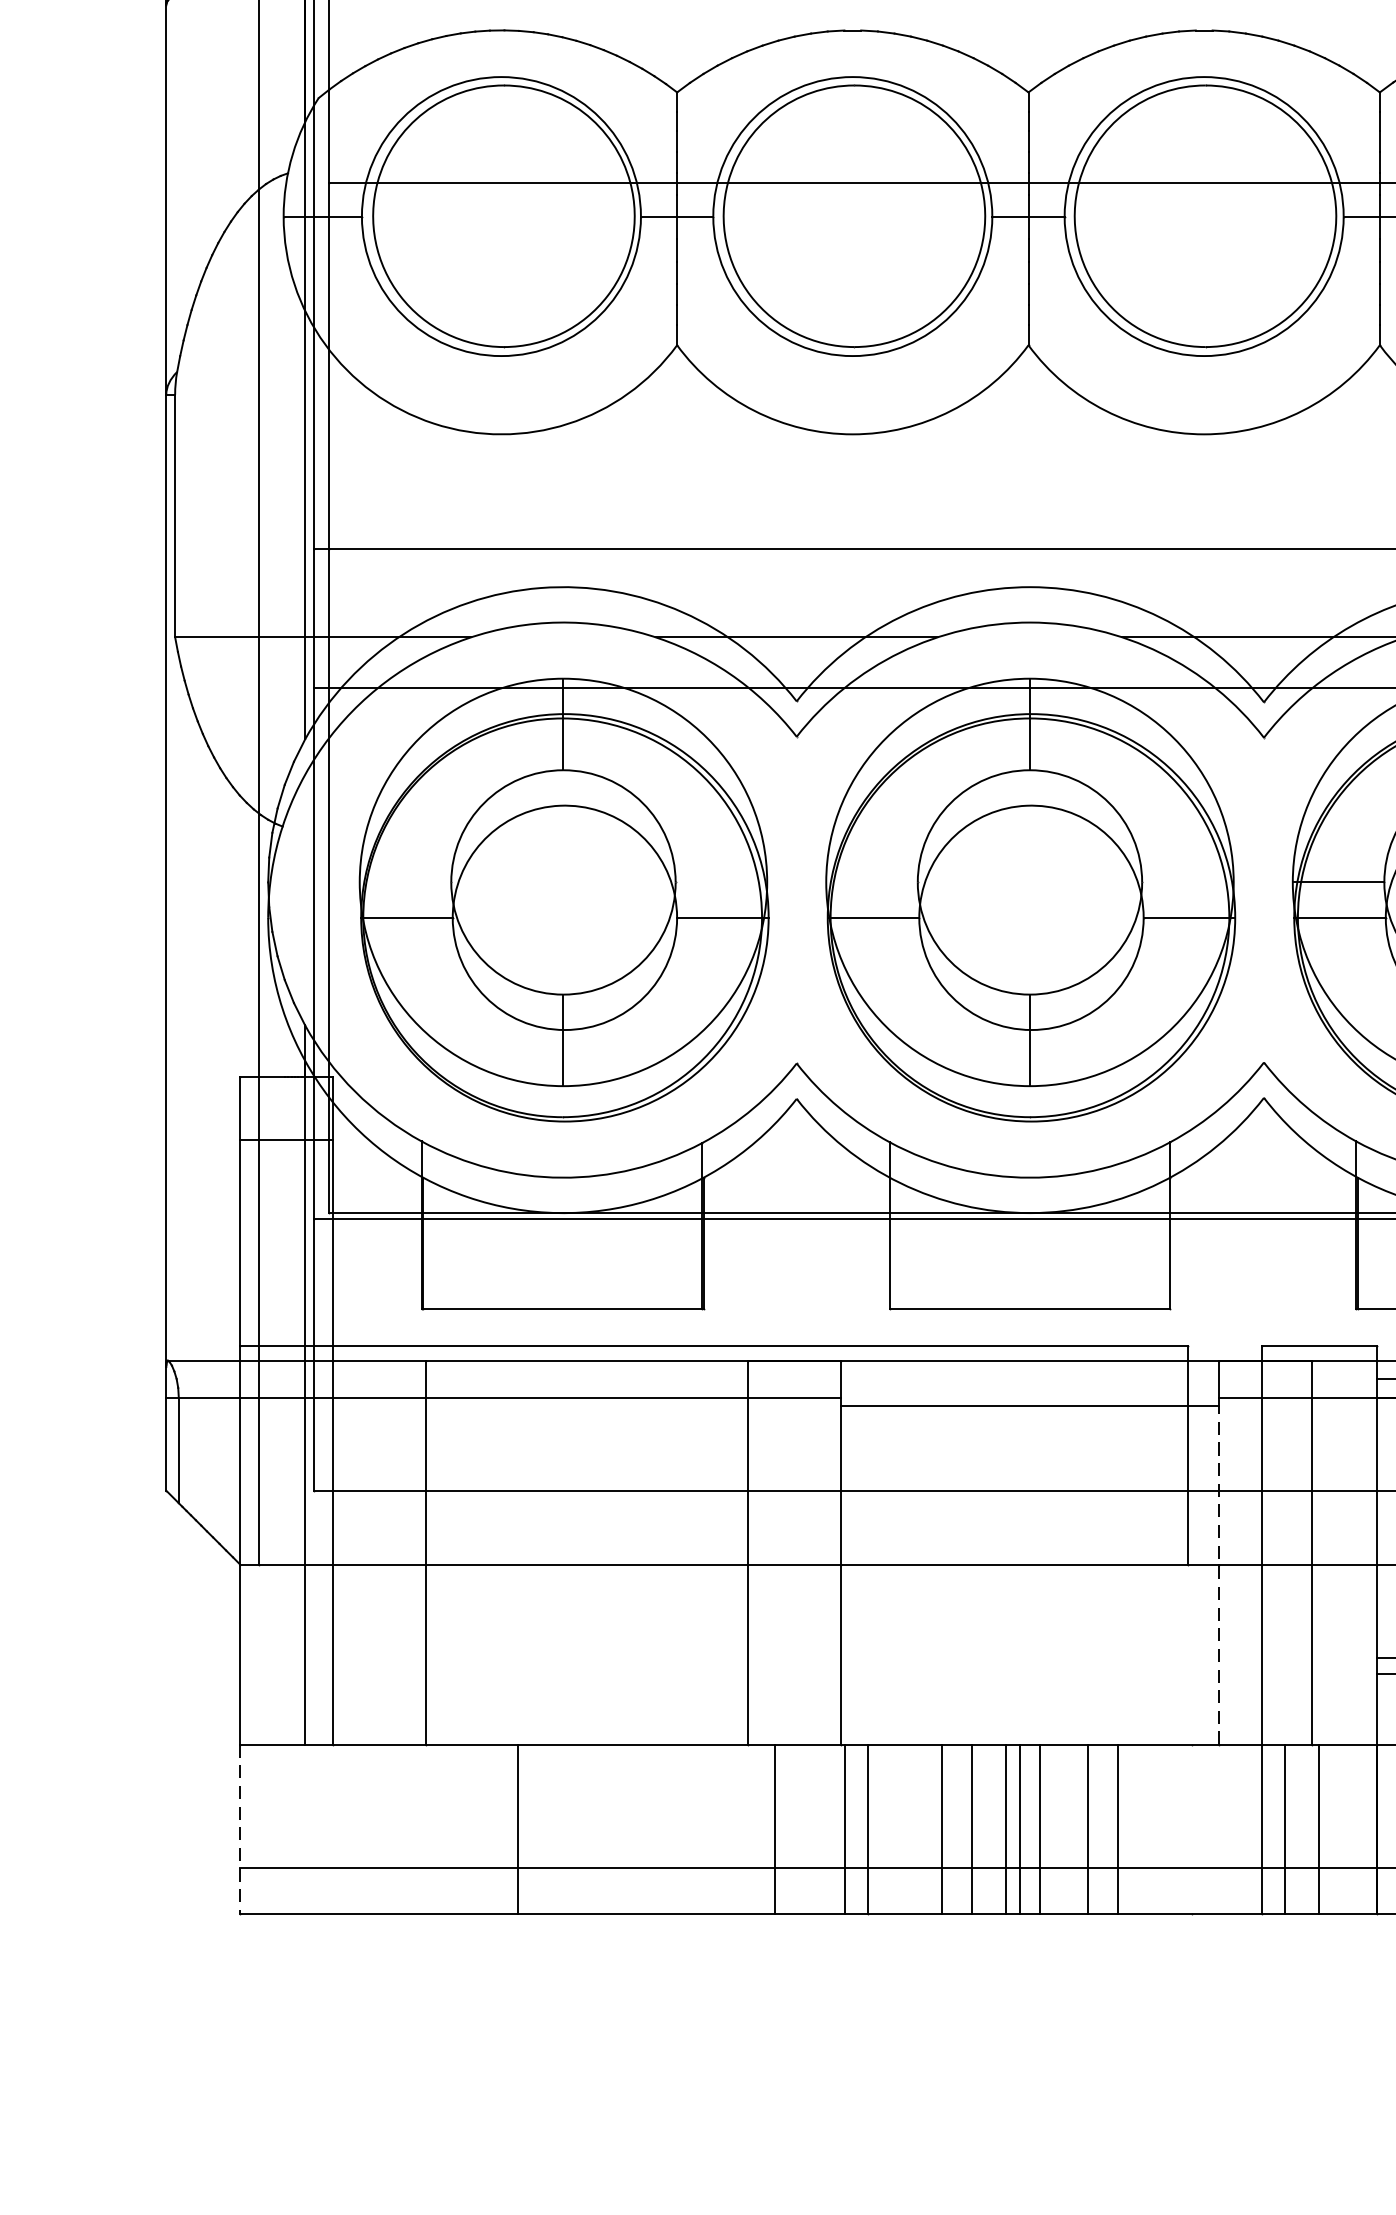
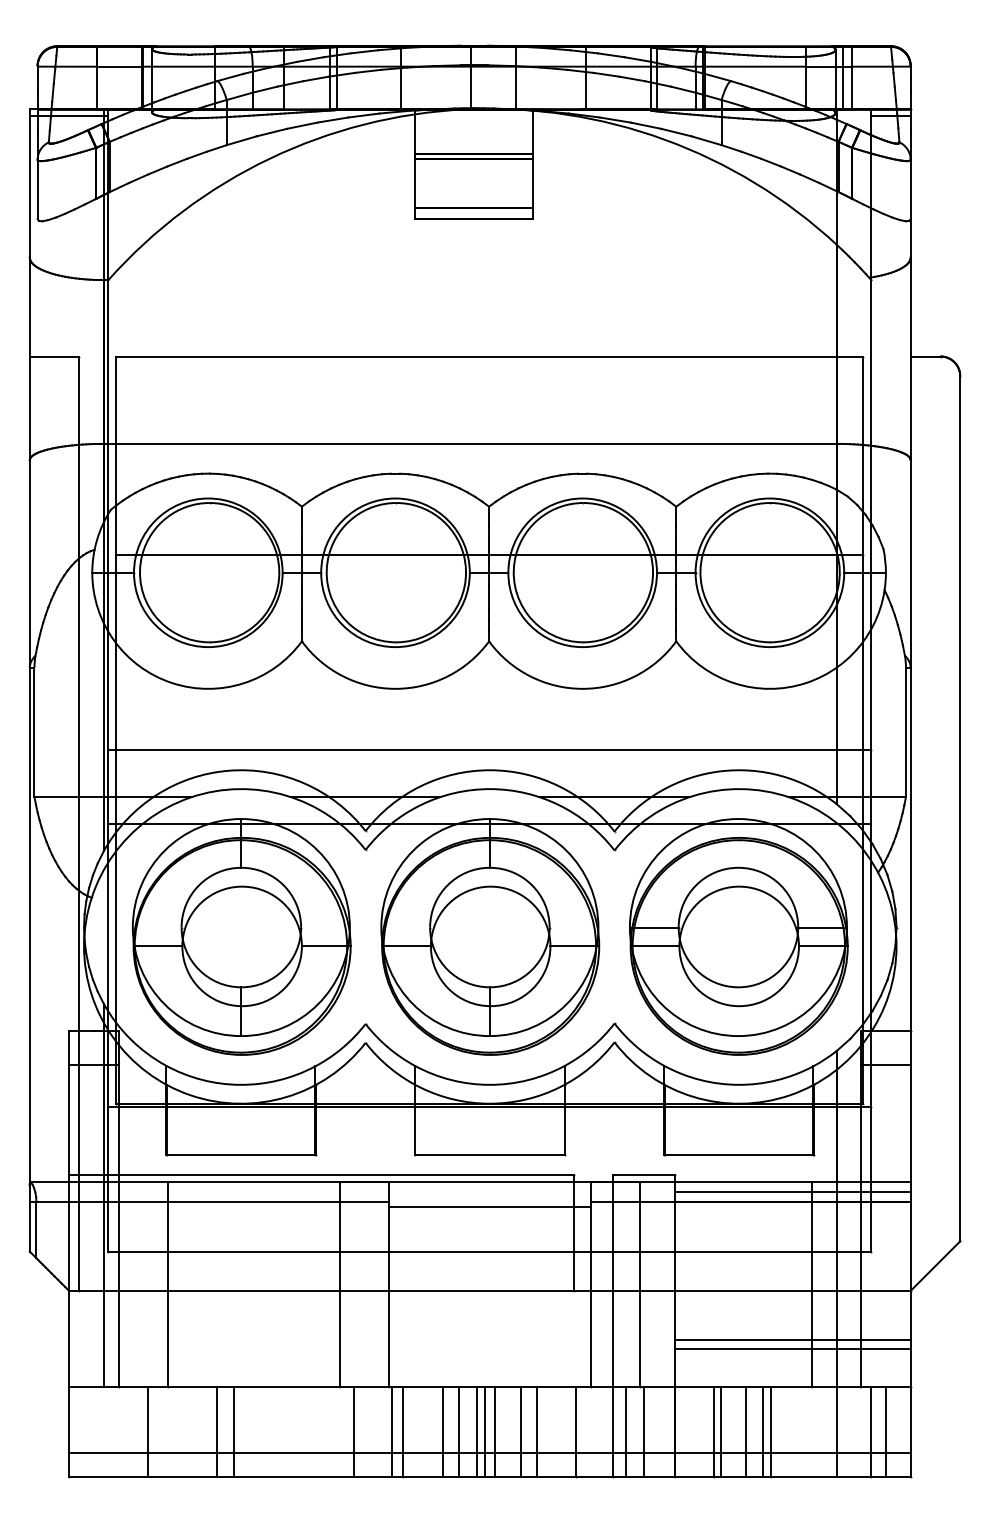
line: (1218, 1574) -> (590, 1296), dashed -> solid
line: (387, 1828) -> (147, 1431), added
line: (548, 1828) -> (233, 1431), added
line: (1192, 1828) -> (576, 1431), added
line: (240, 1830) -> (69, 1432), dashed -> solid

